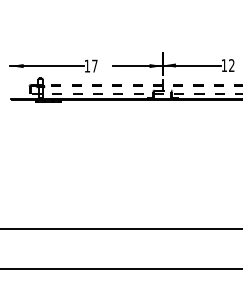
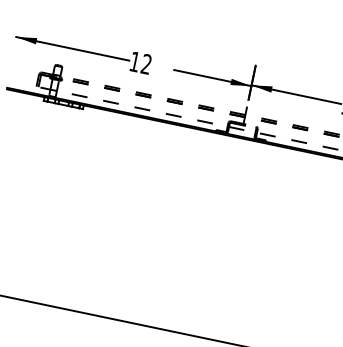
text: (94, 65) -> (146, 63), 17 -> 12

